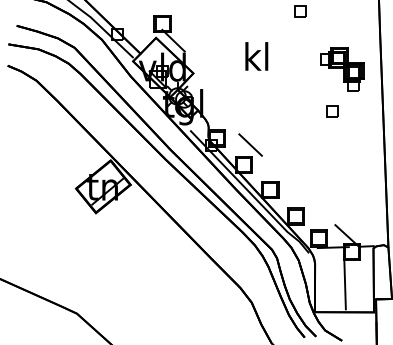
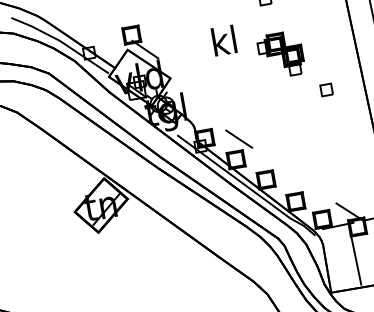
text: (256, 56) -> (223, 40), moved
part: (342, 69) -> (281, 55), moved
part: (332, 111) -> (326, 89), moved

